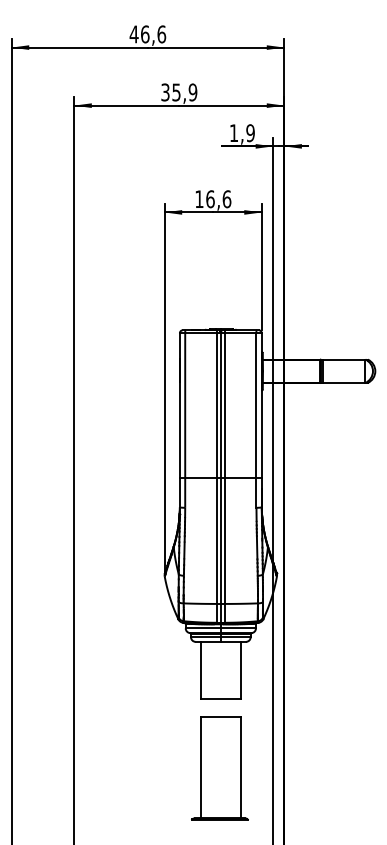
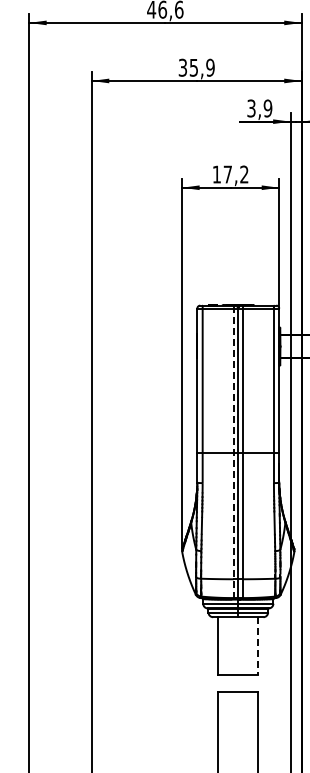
text: (234, 133) -> (251, 108), 1,9 -> 3,9
text: (218, 199) -> (235, 174), 16,6 -> 17,2
line: (216, 476) -> (233, 451), solid -> dashed
line: (241, 670) -> (258, 645), solid -> dashed

